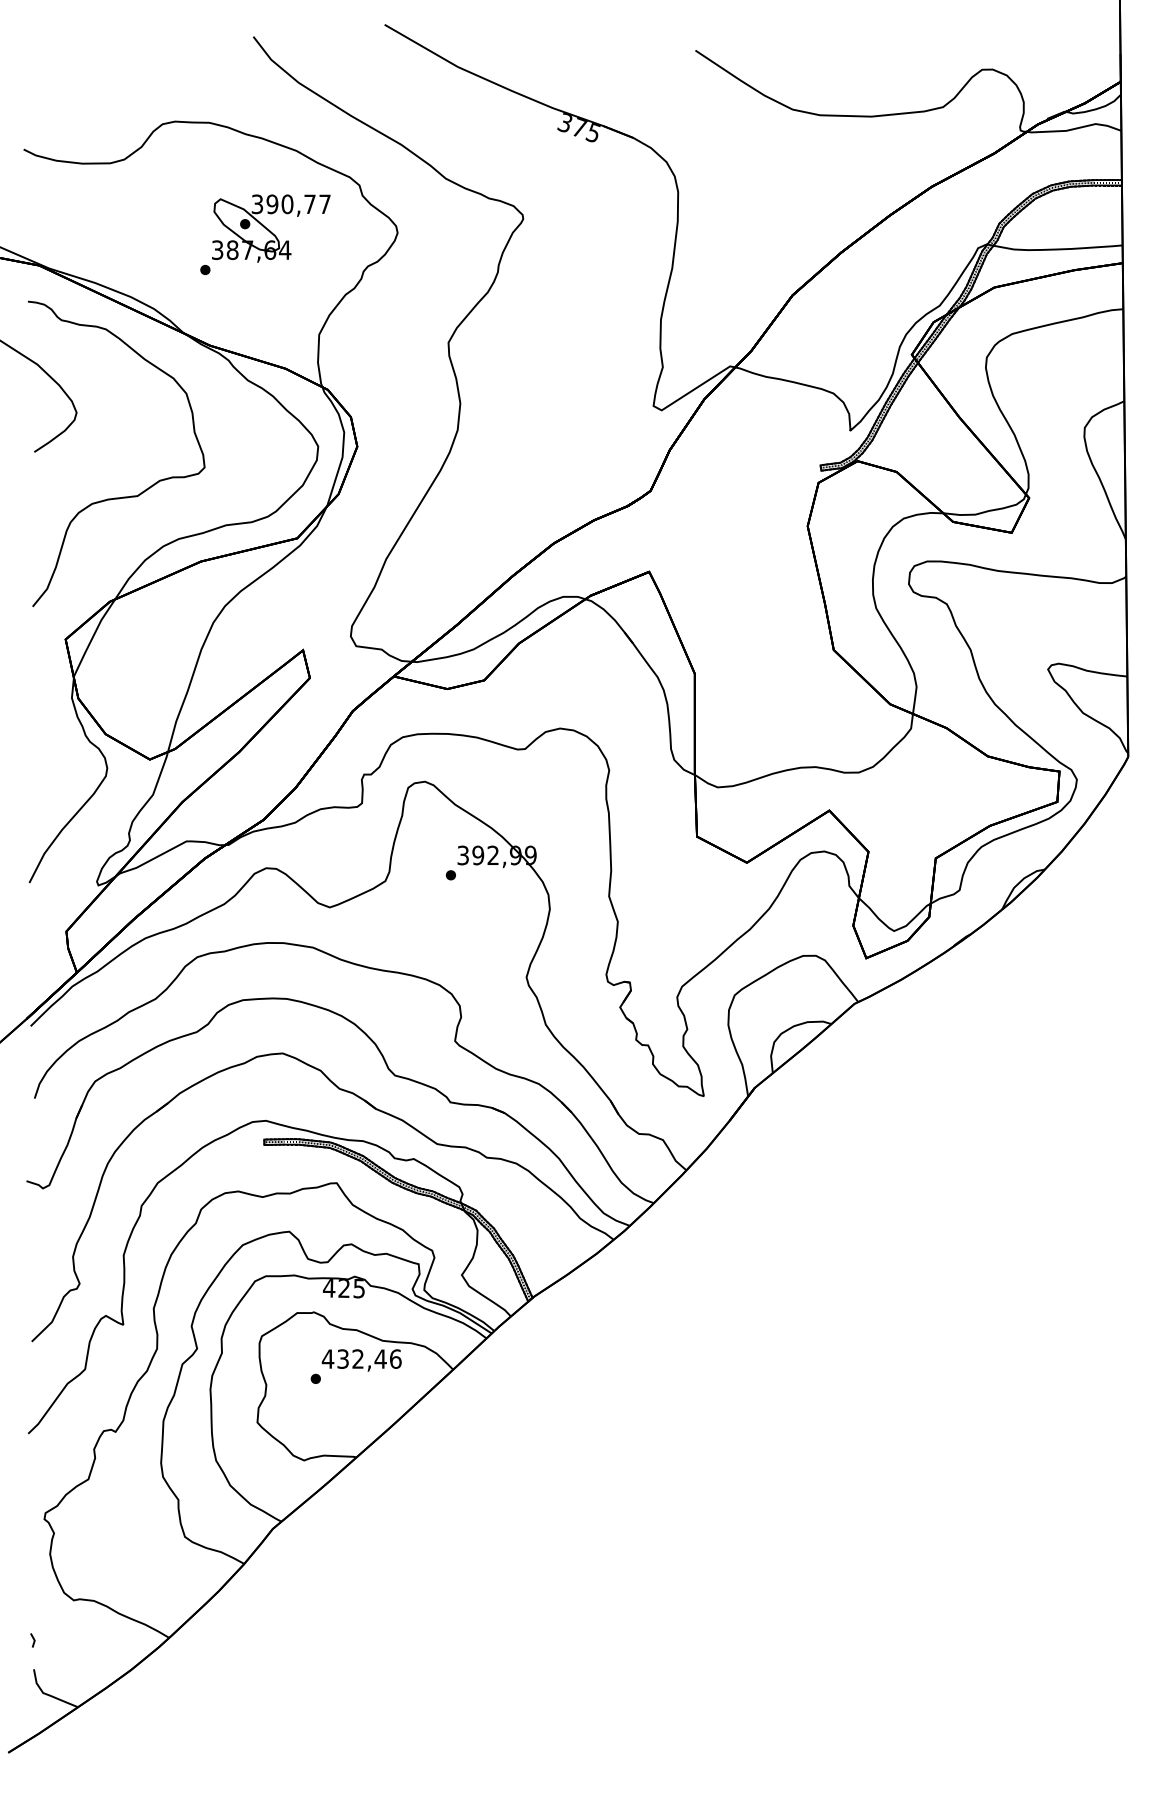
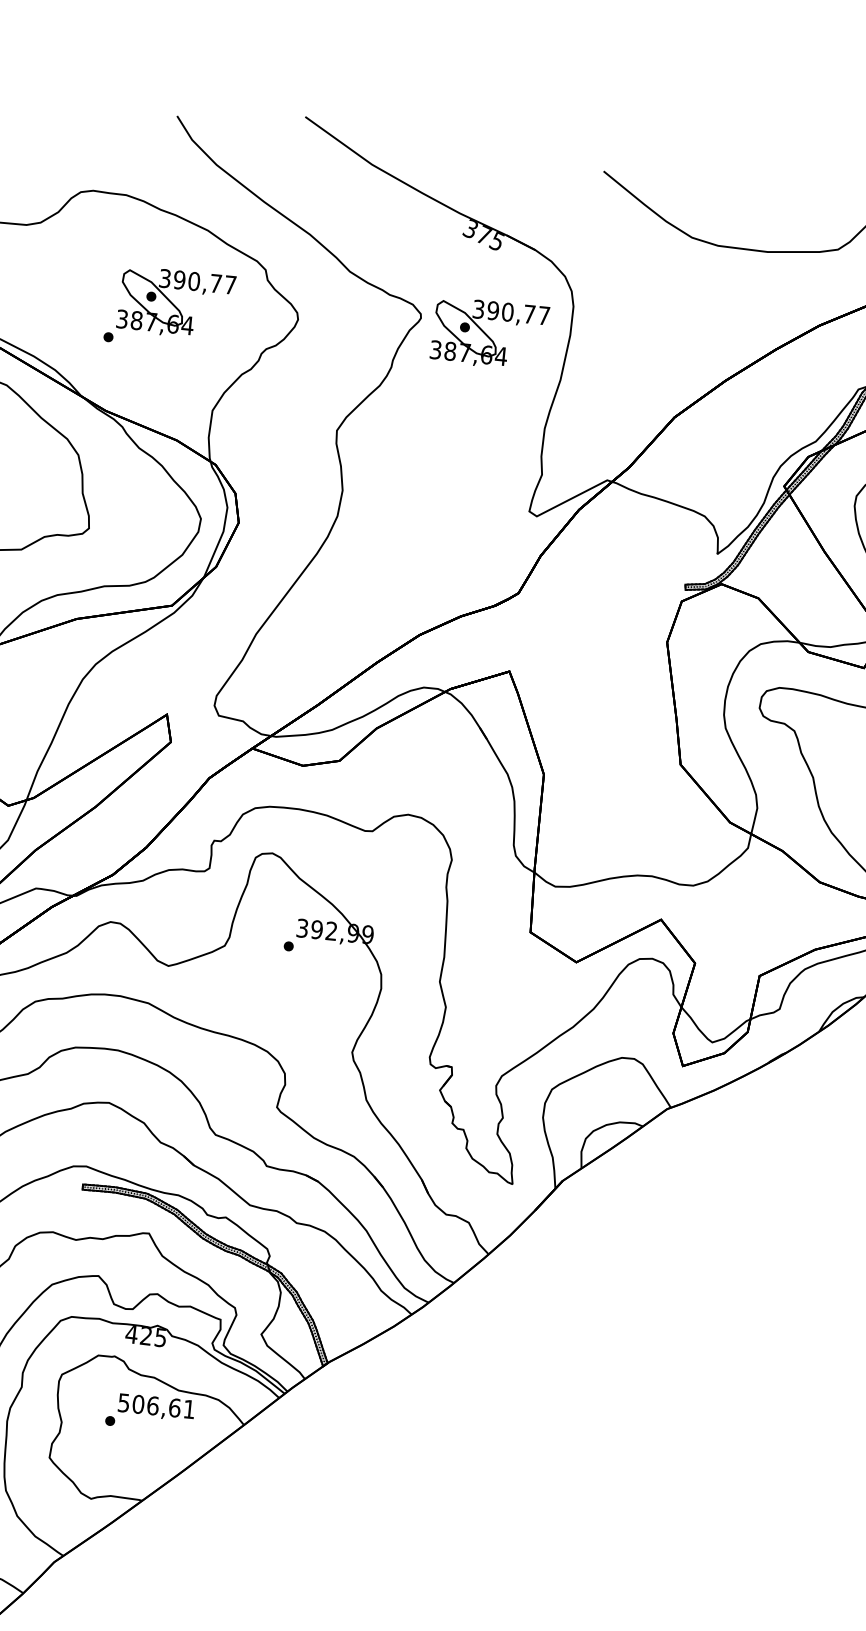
part: (595, 228) -> (490, 334), added
text: (361, 1358) -> (156, 1405), 432,46 -> 506,61

